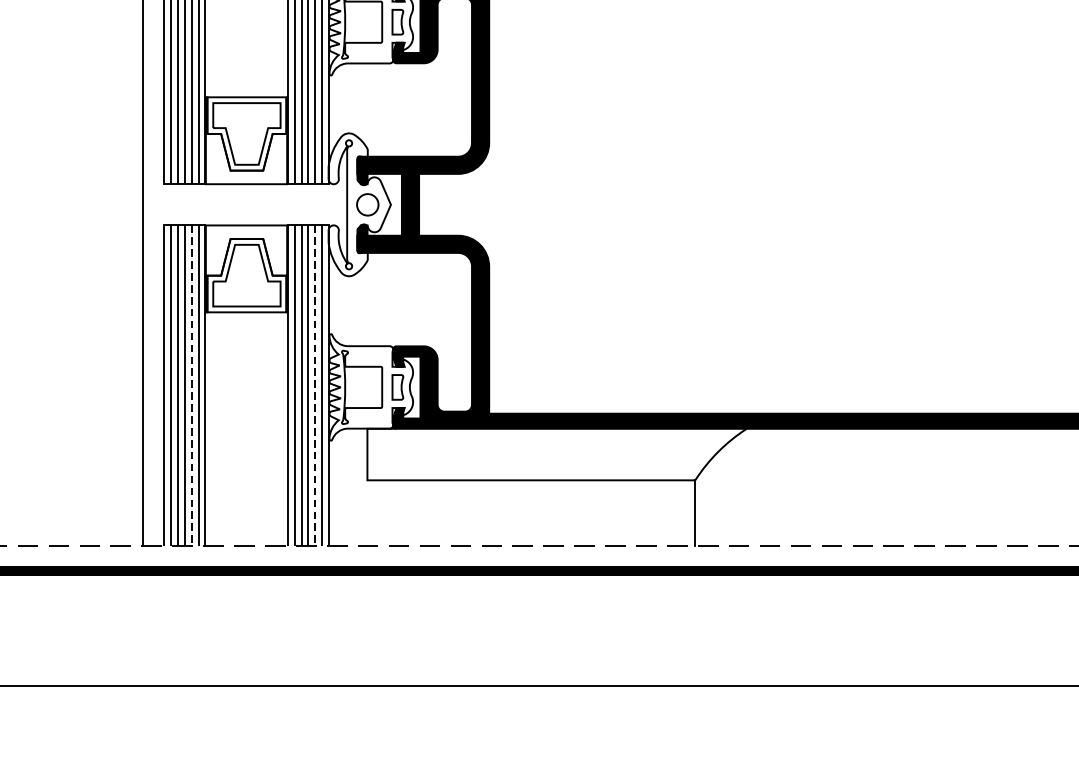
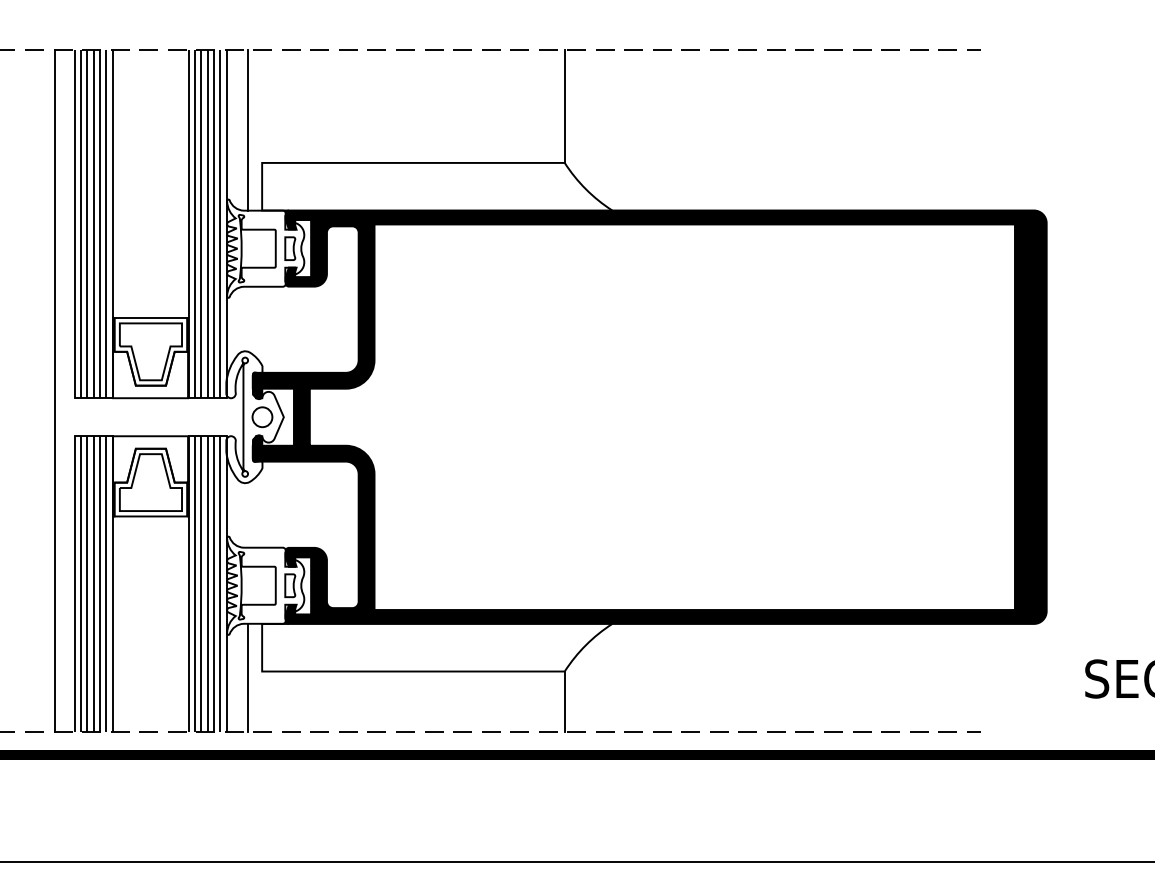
line: (191, 386) -> (99, 584), dashed -> solid
line: (315, 386) -> (214, 584), dashed -> solid
line: (351, 486) -> (247, 677), added

